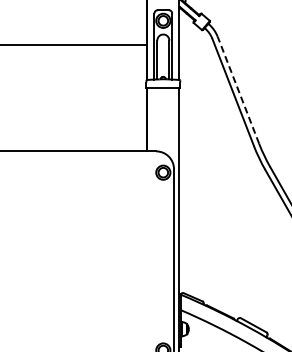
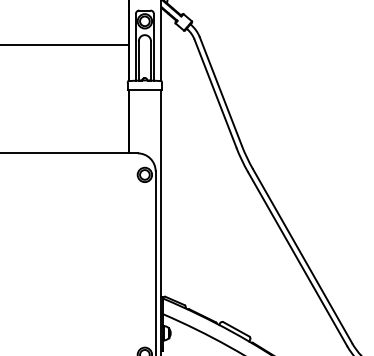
line: (238, 90) -> (220, 91), dashed -> solid

